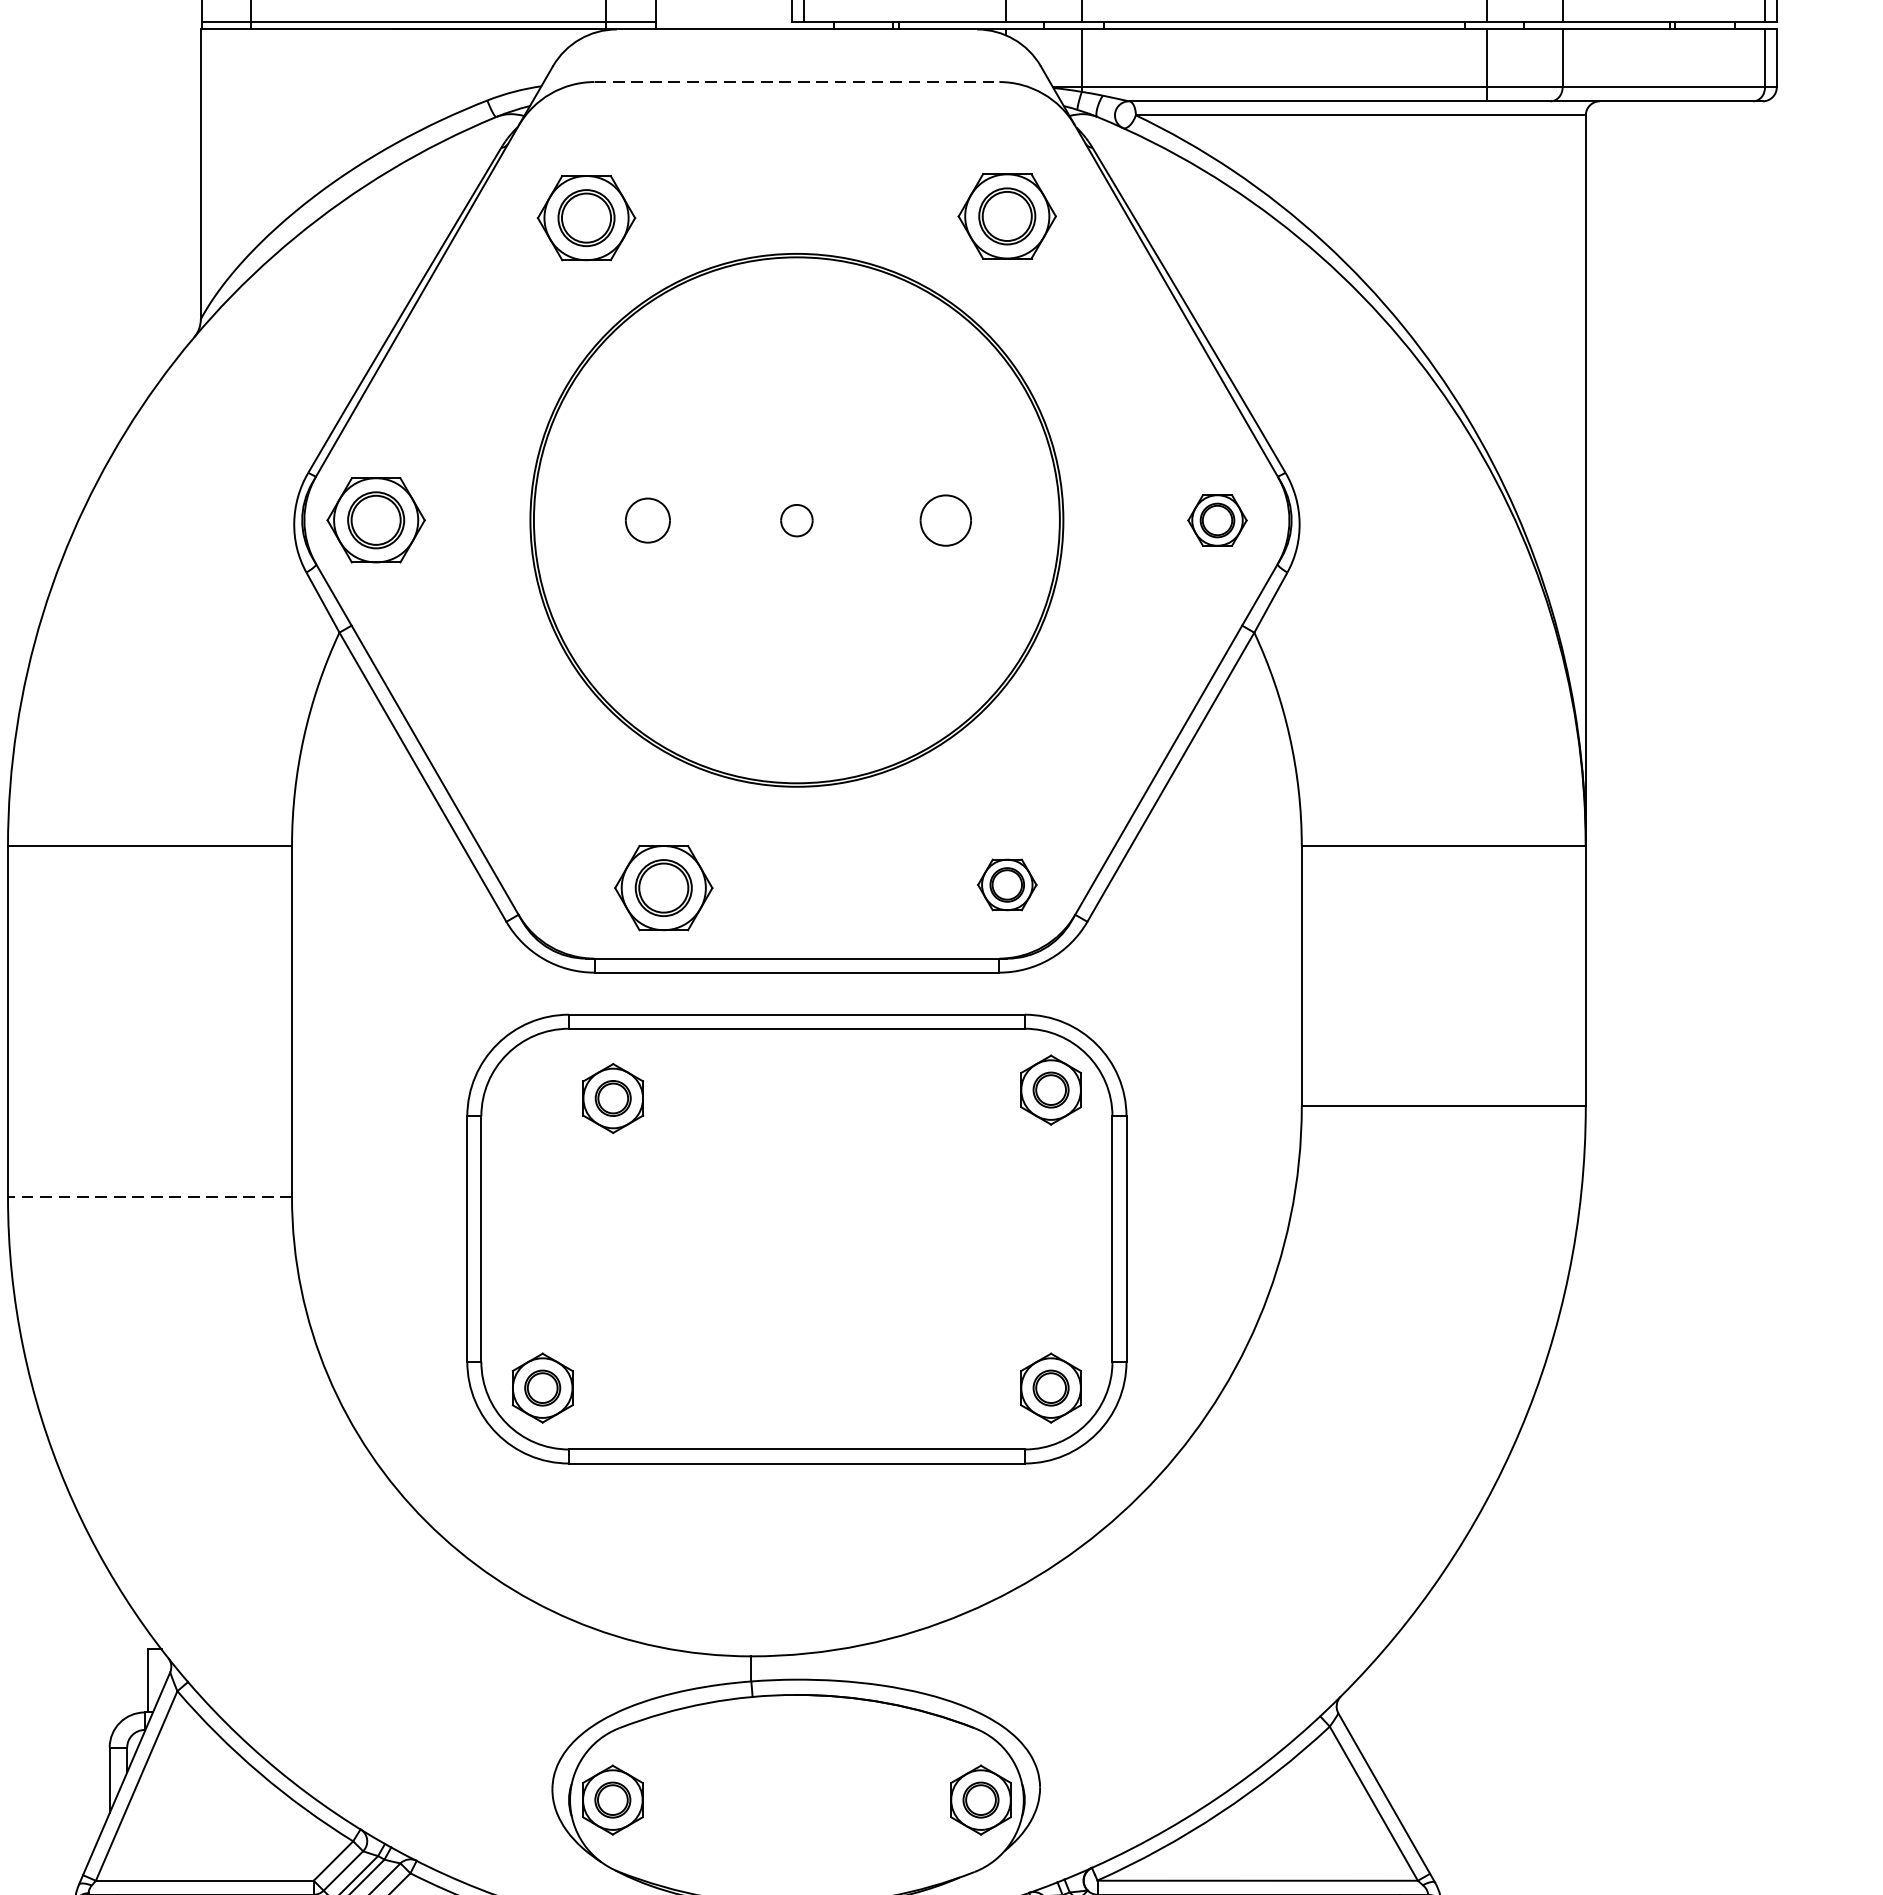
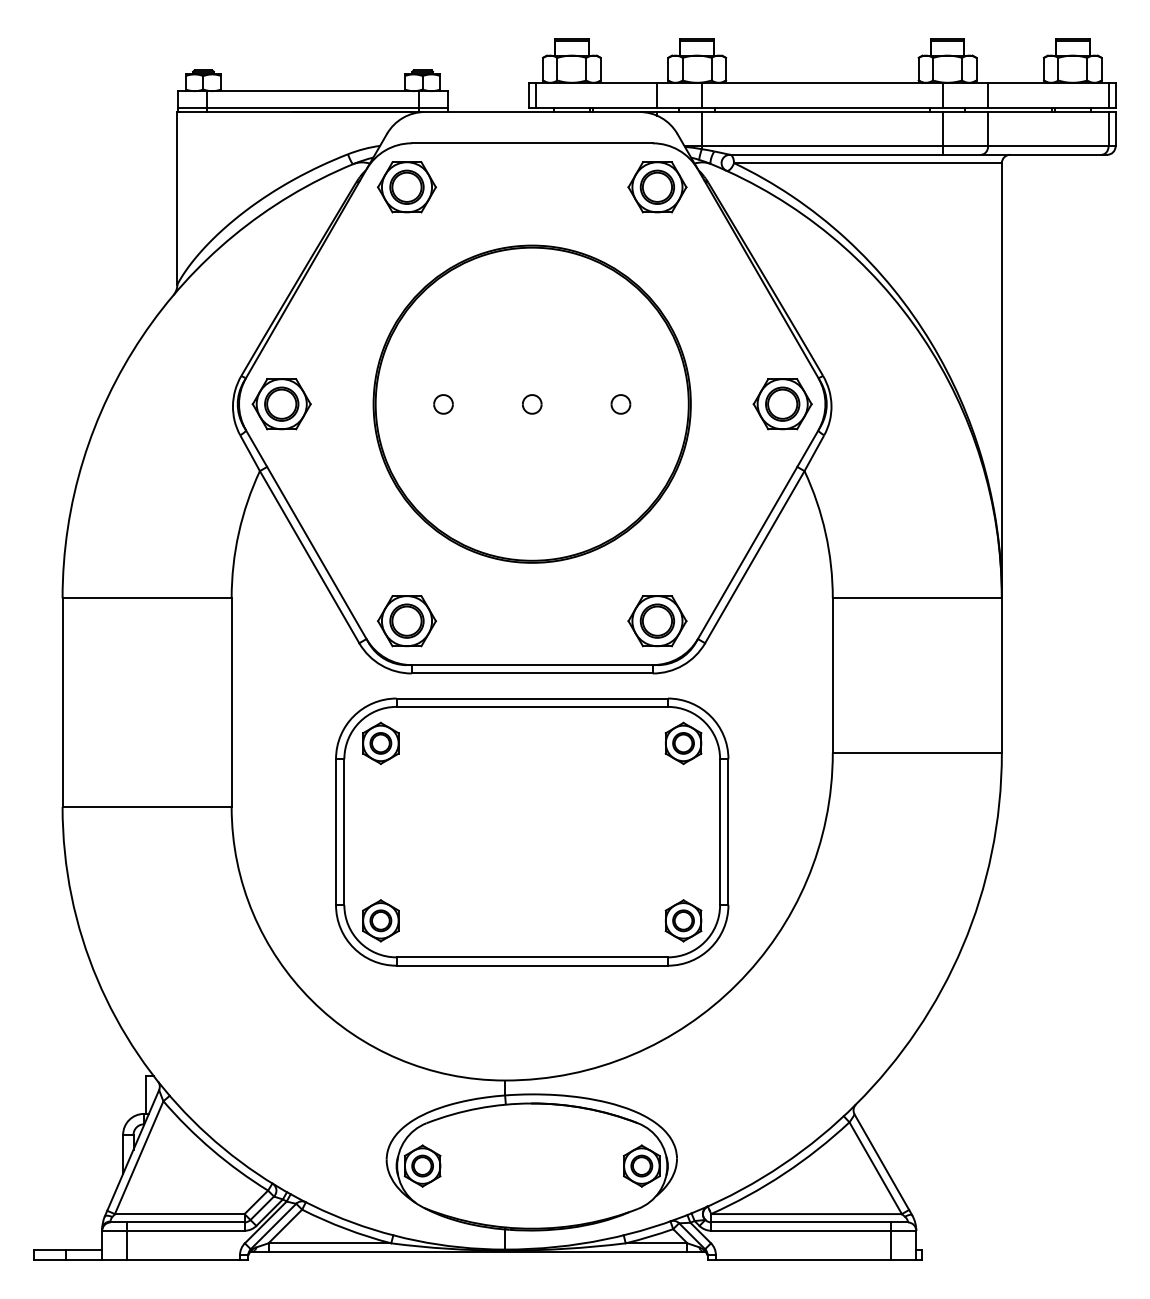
line: (797, 82) -> (532, 143), dashed -> solid
part: (1007, 216) -> (657, 187), moved
part: (585, 218) -> (406, 187), moved
part: (647, 520) -> (443, 404), size x0.71
part: (945, 520) -> (620, 404), size x0.62
part: (1217, 520) -> (782, 404), size x1.67
part: (1007, 885) -> (657, 621), size x1.67
part: (662, 888) -> (406, 621), moved
part: (612, 1096) -> (380, 742), moved
line: (150, 1197) -> (147, 807), dashed -> solid

